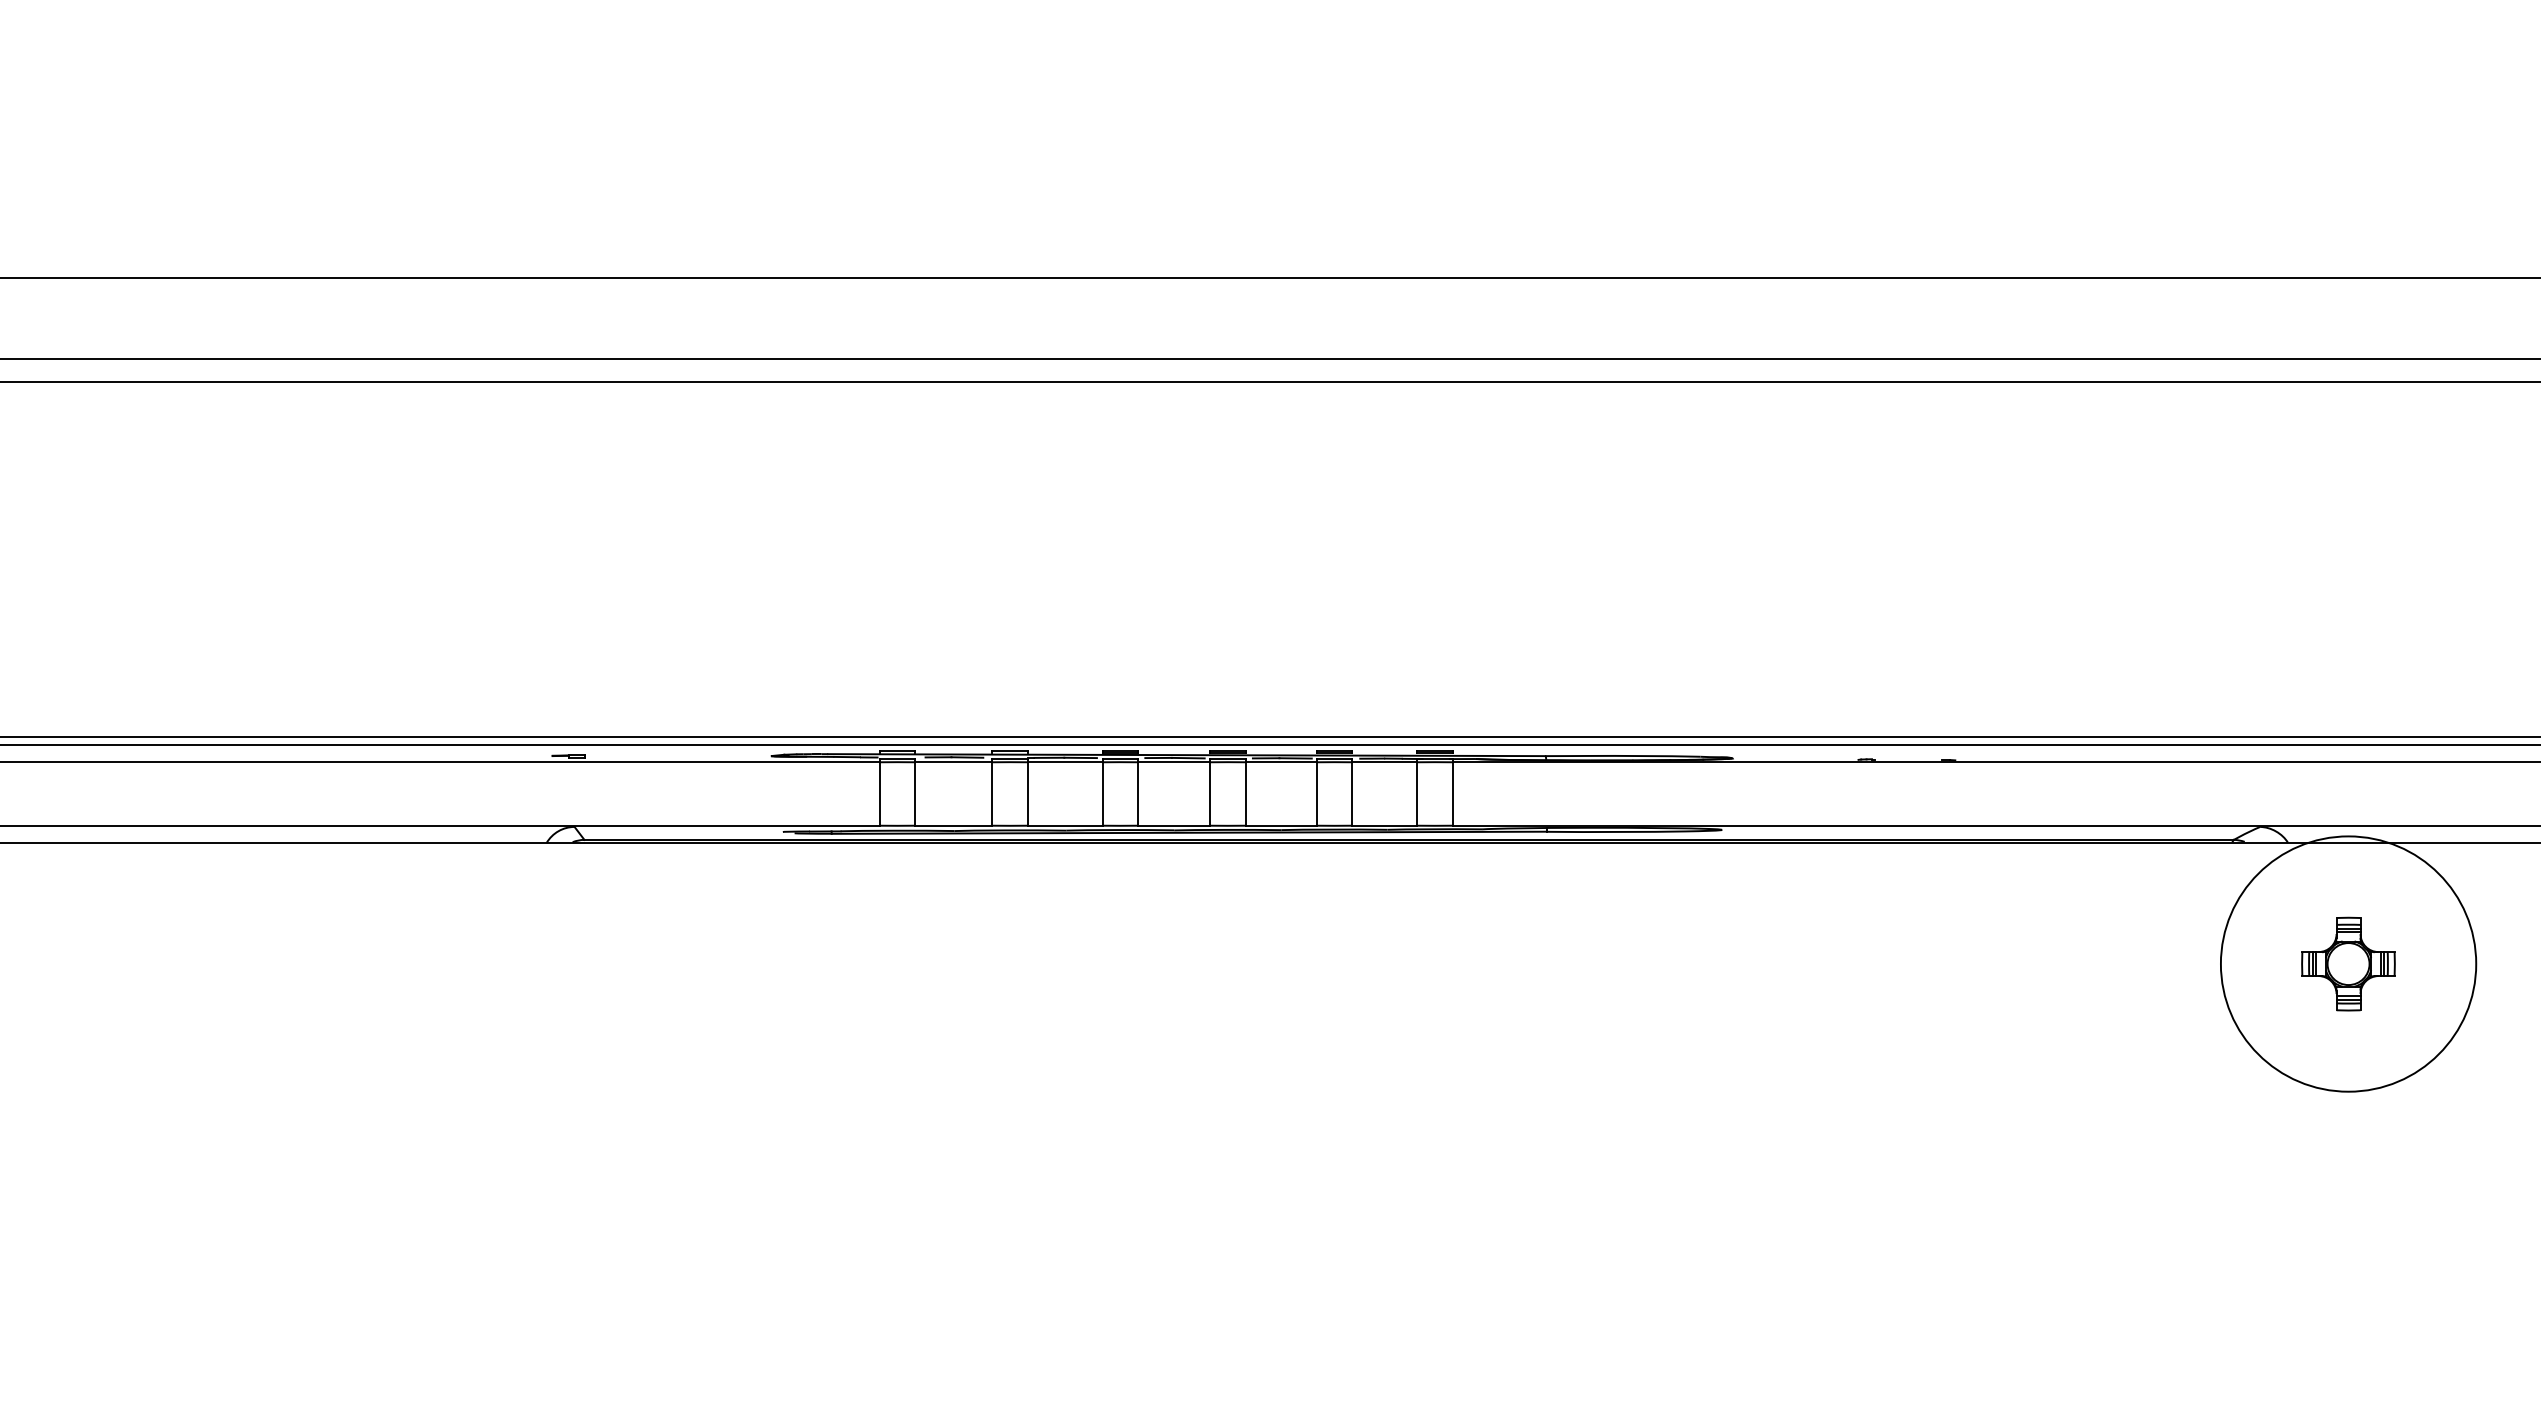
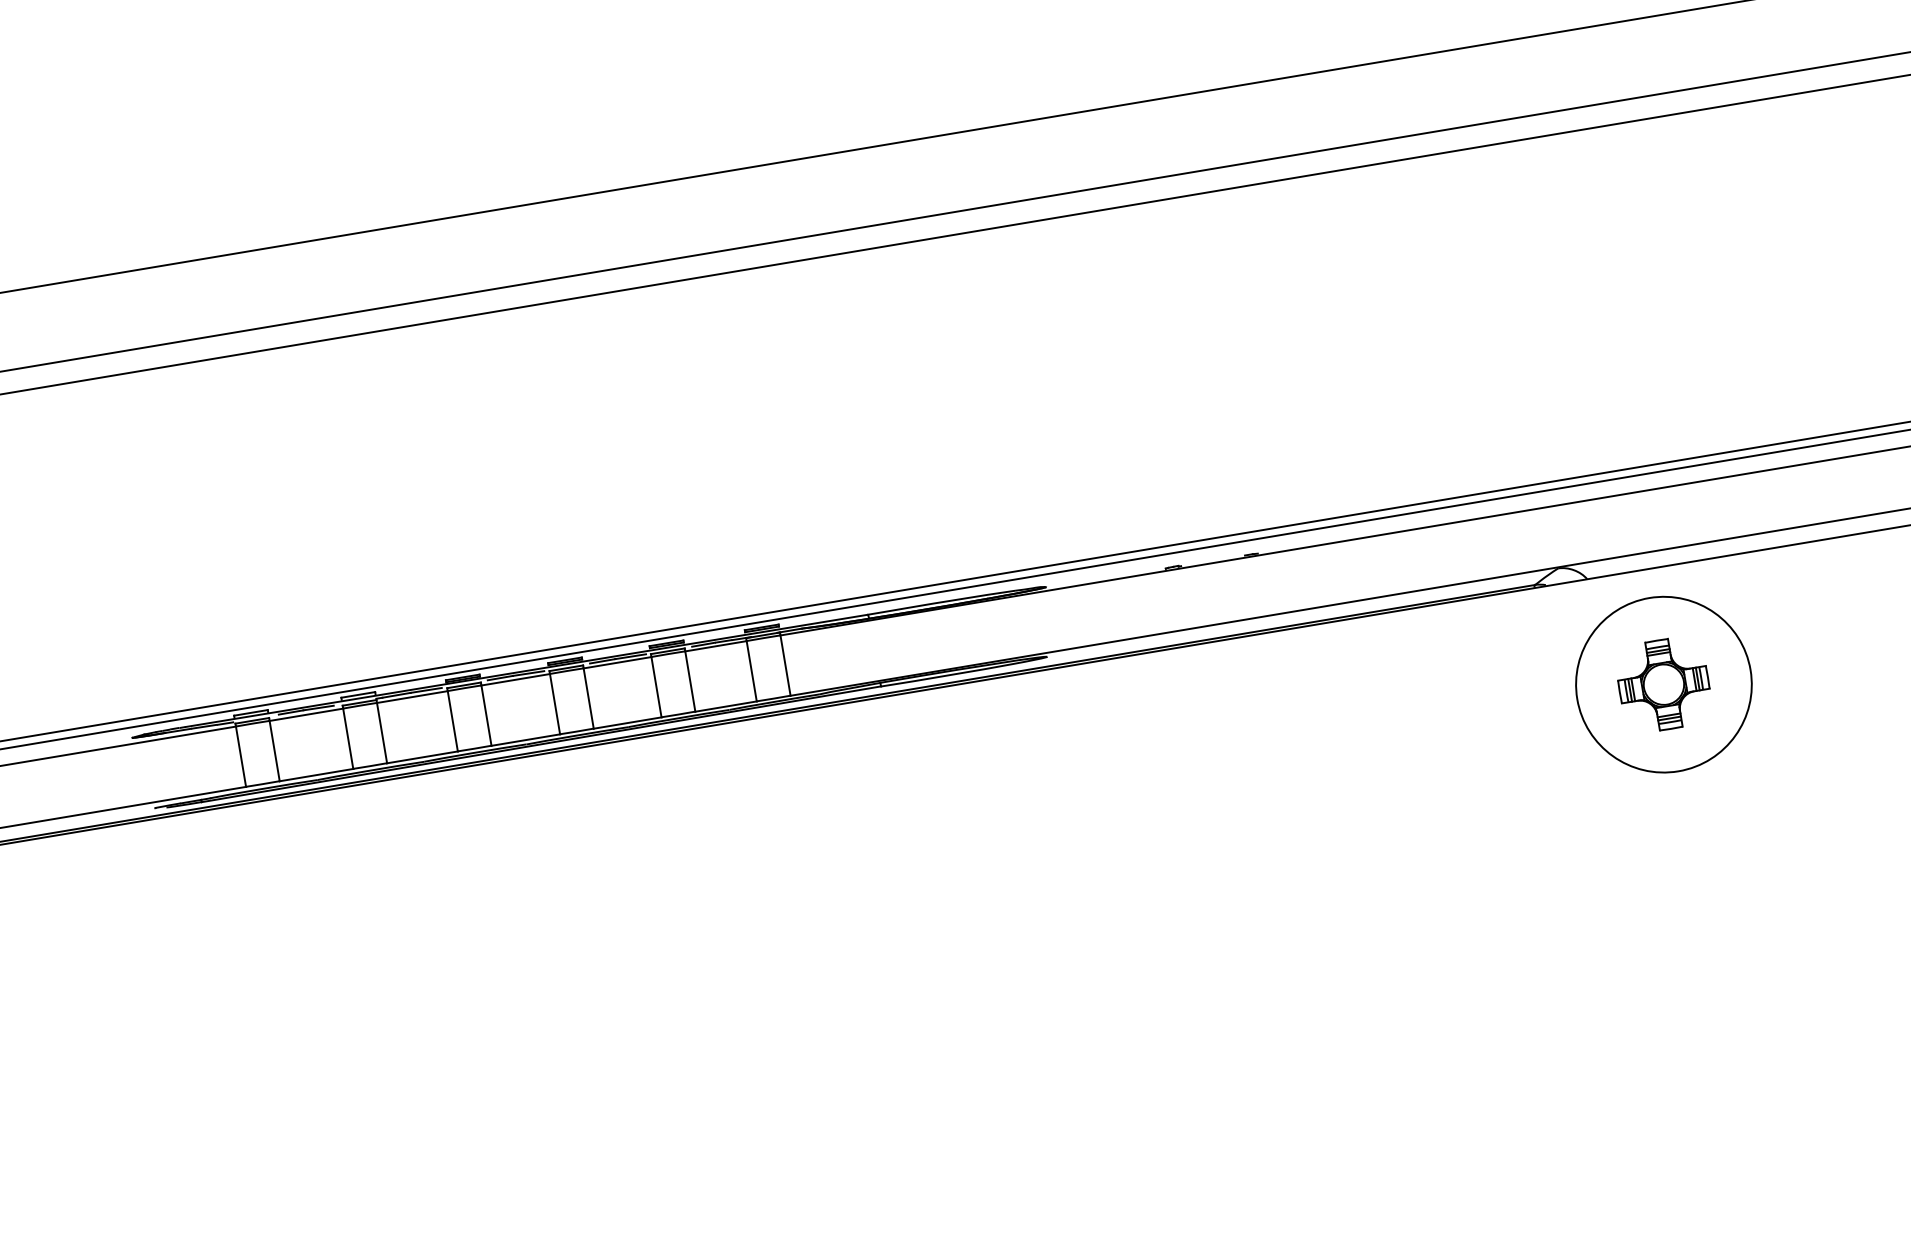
circle: (2348, 963) -> (1663, 684), size x0.71

